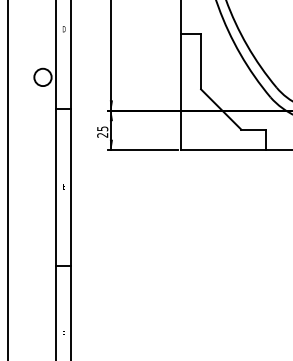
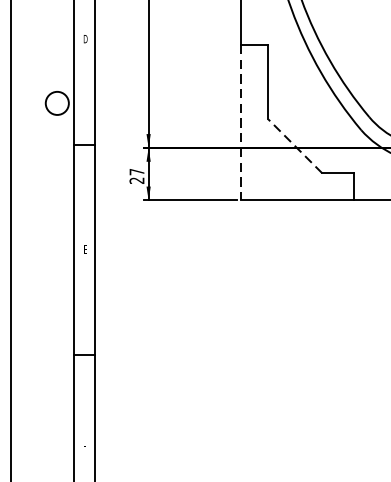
line: (180, 92) -> (240, 123), solid -> dashed
line: (220, 109) -> (294, 146), solid -> dashed
text: (102, 128) -> (136, 171), 25 -> 27

